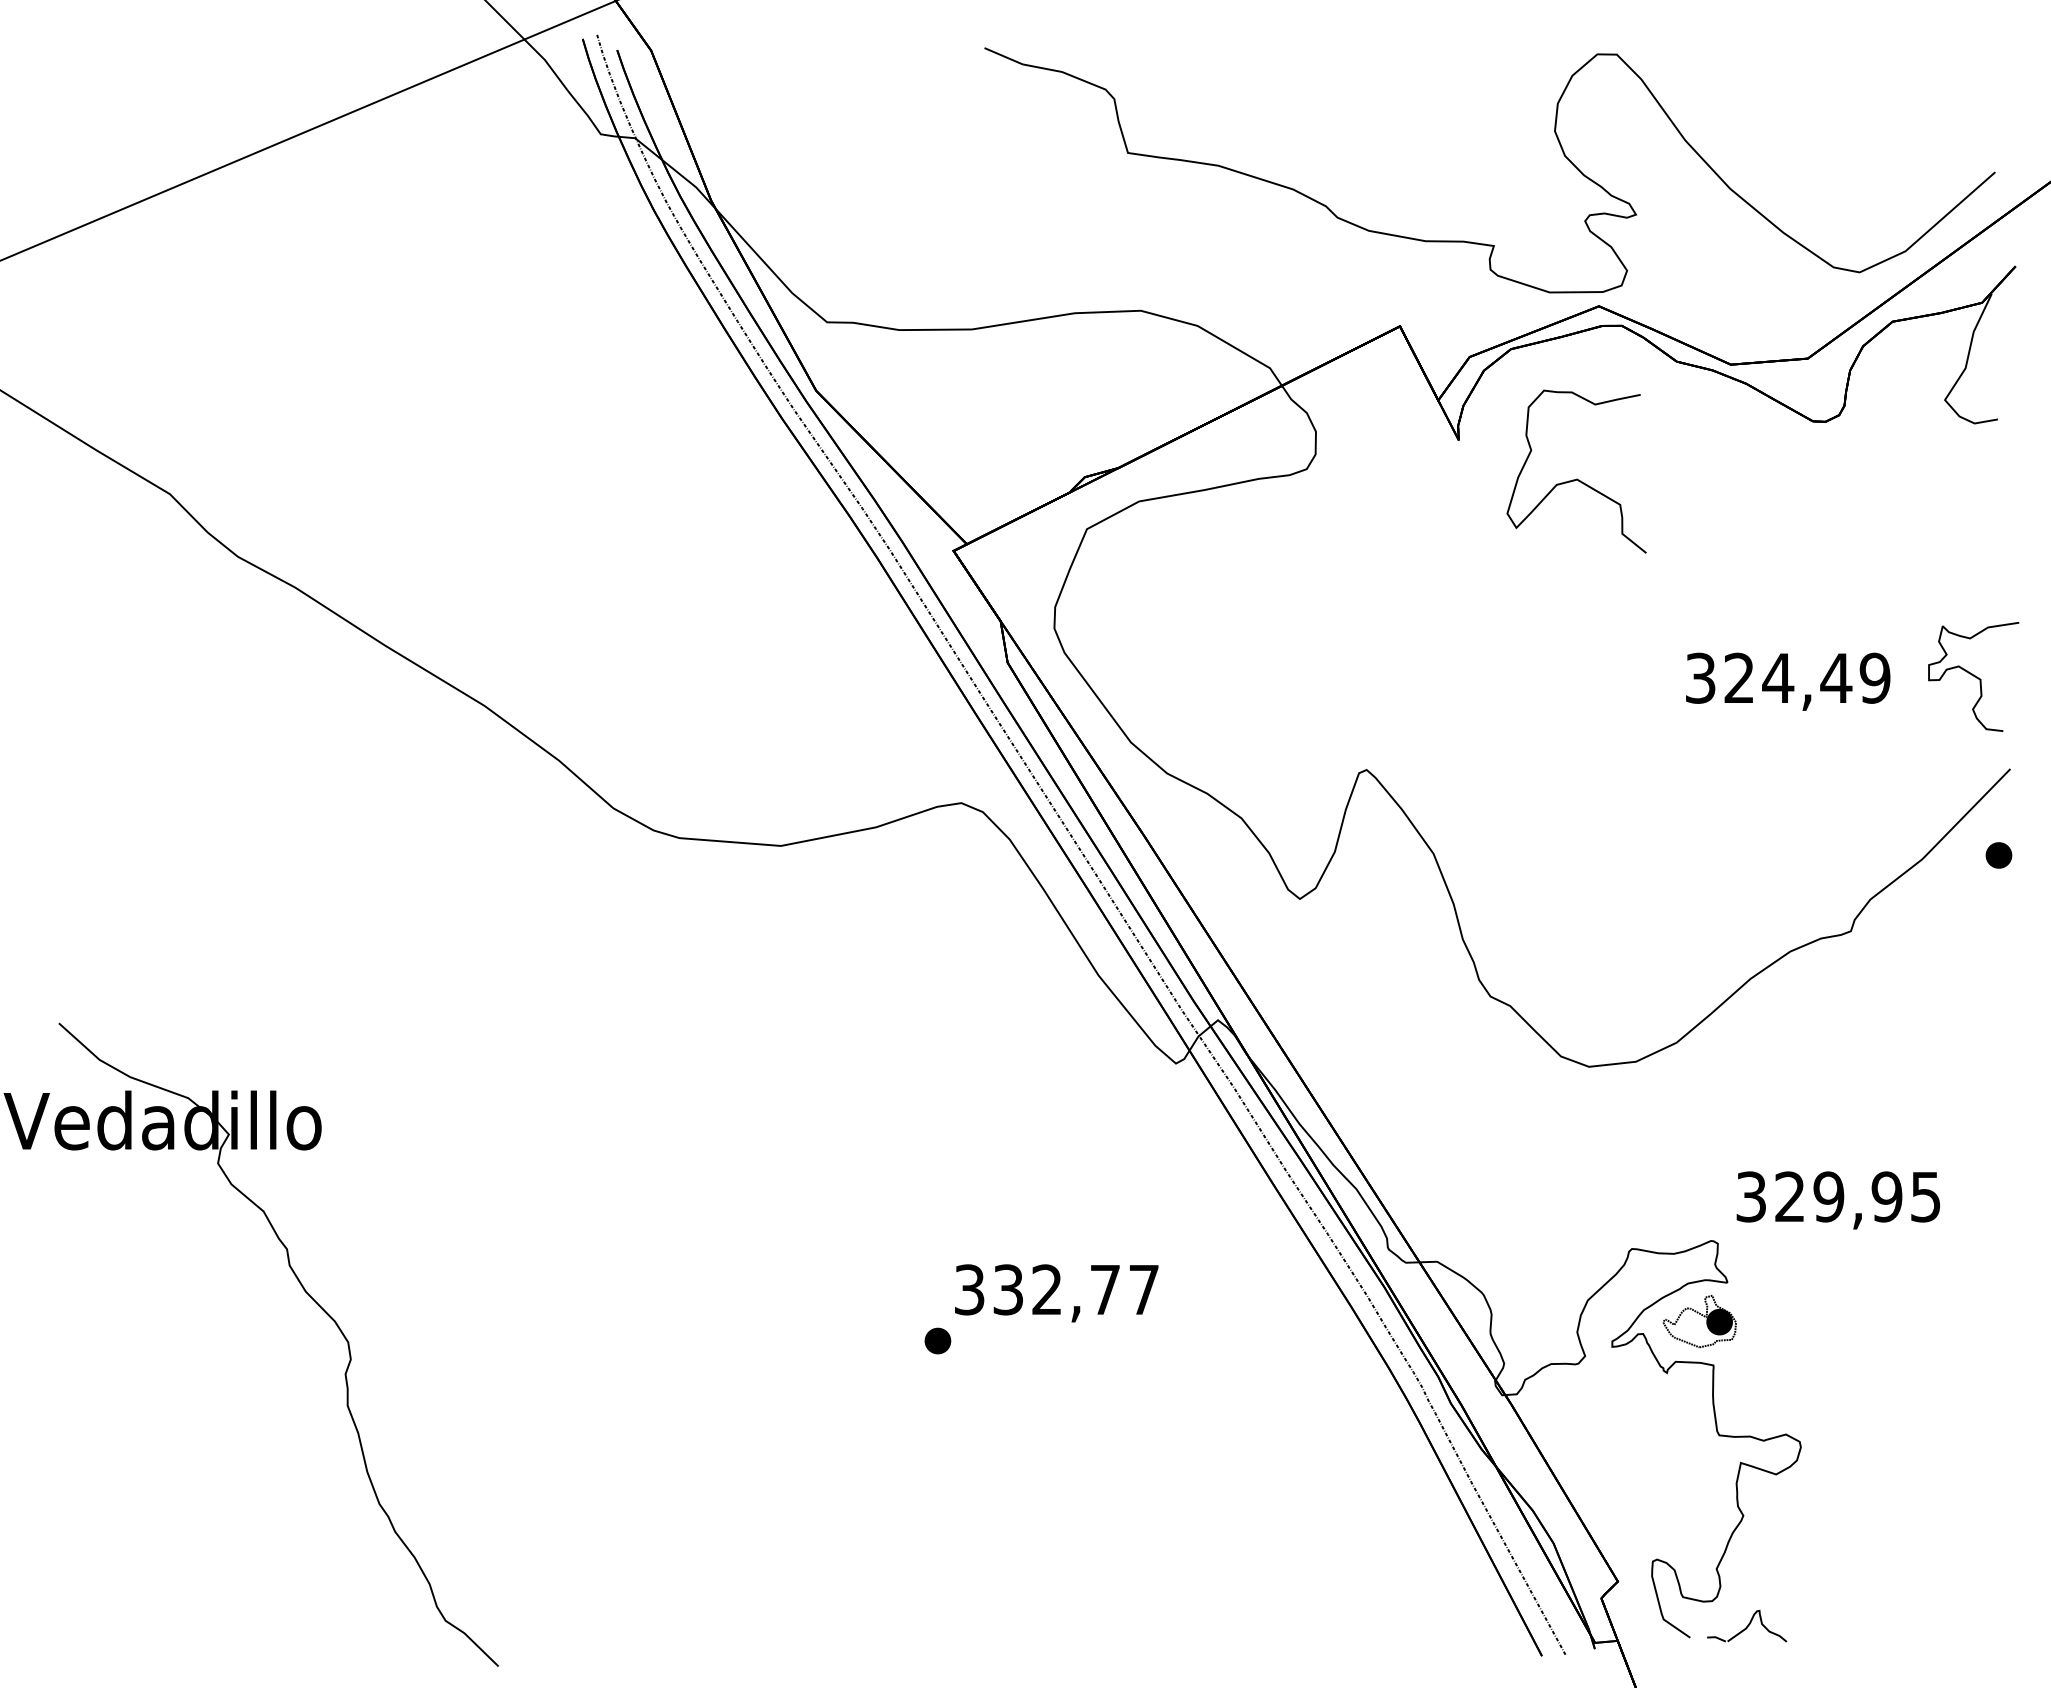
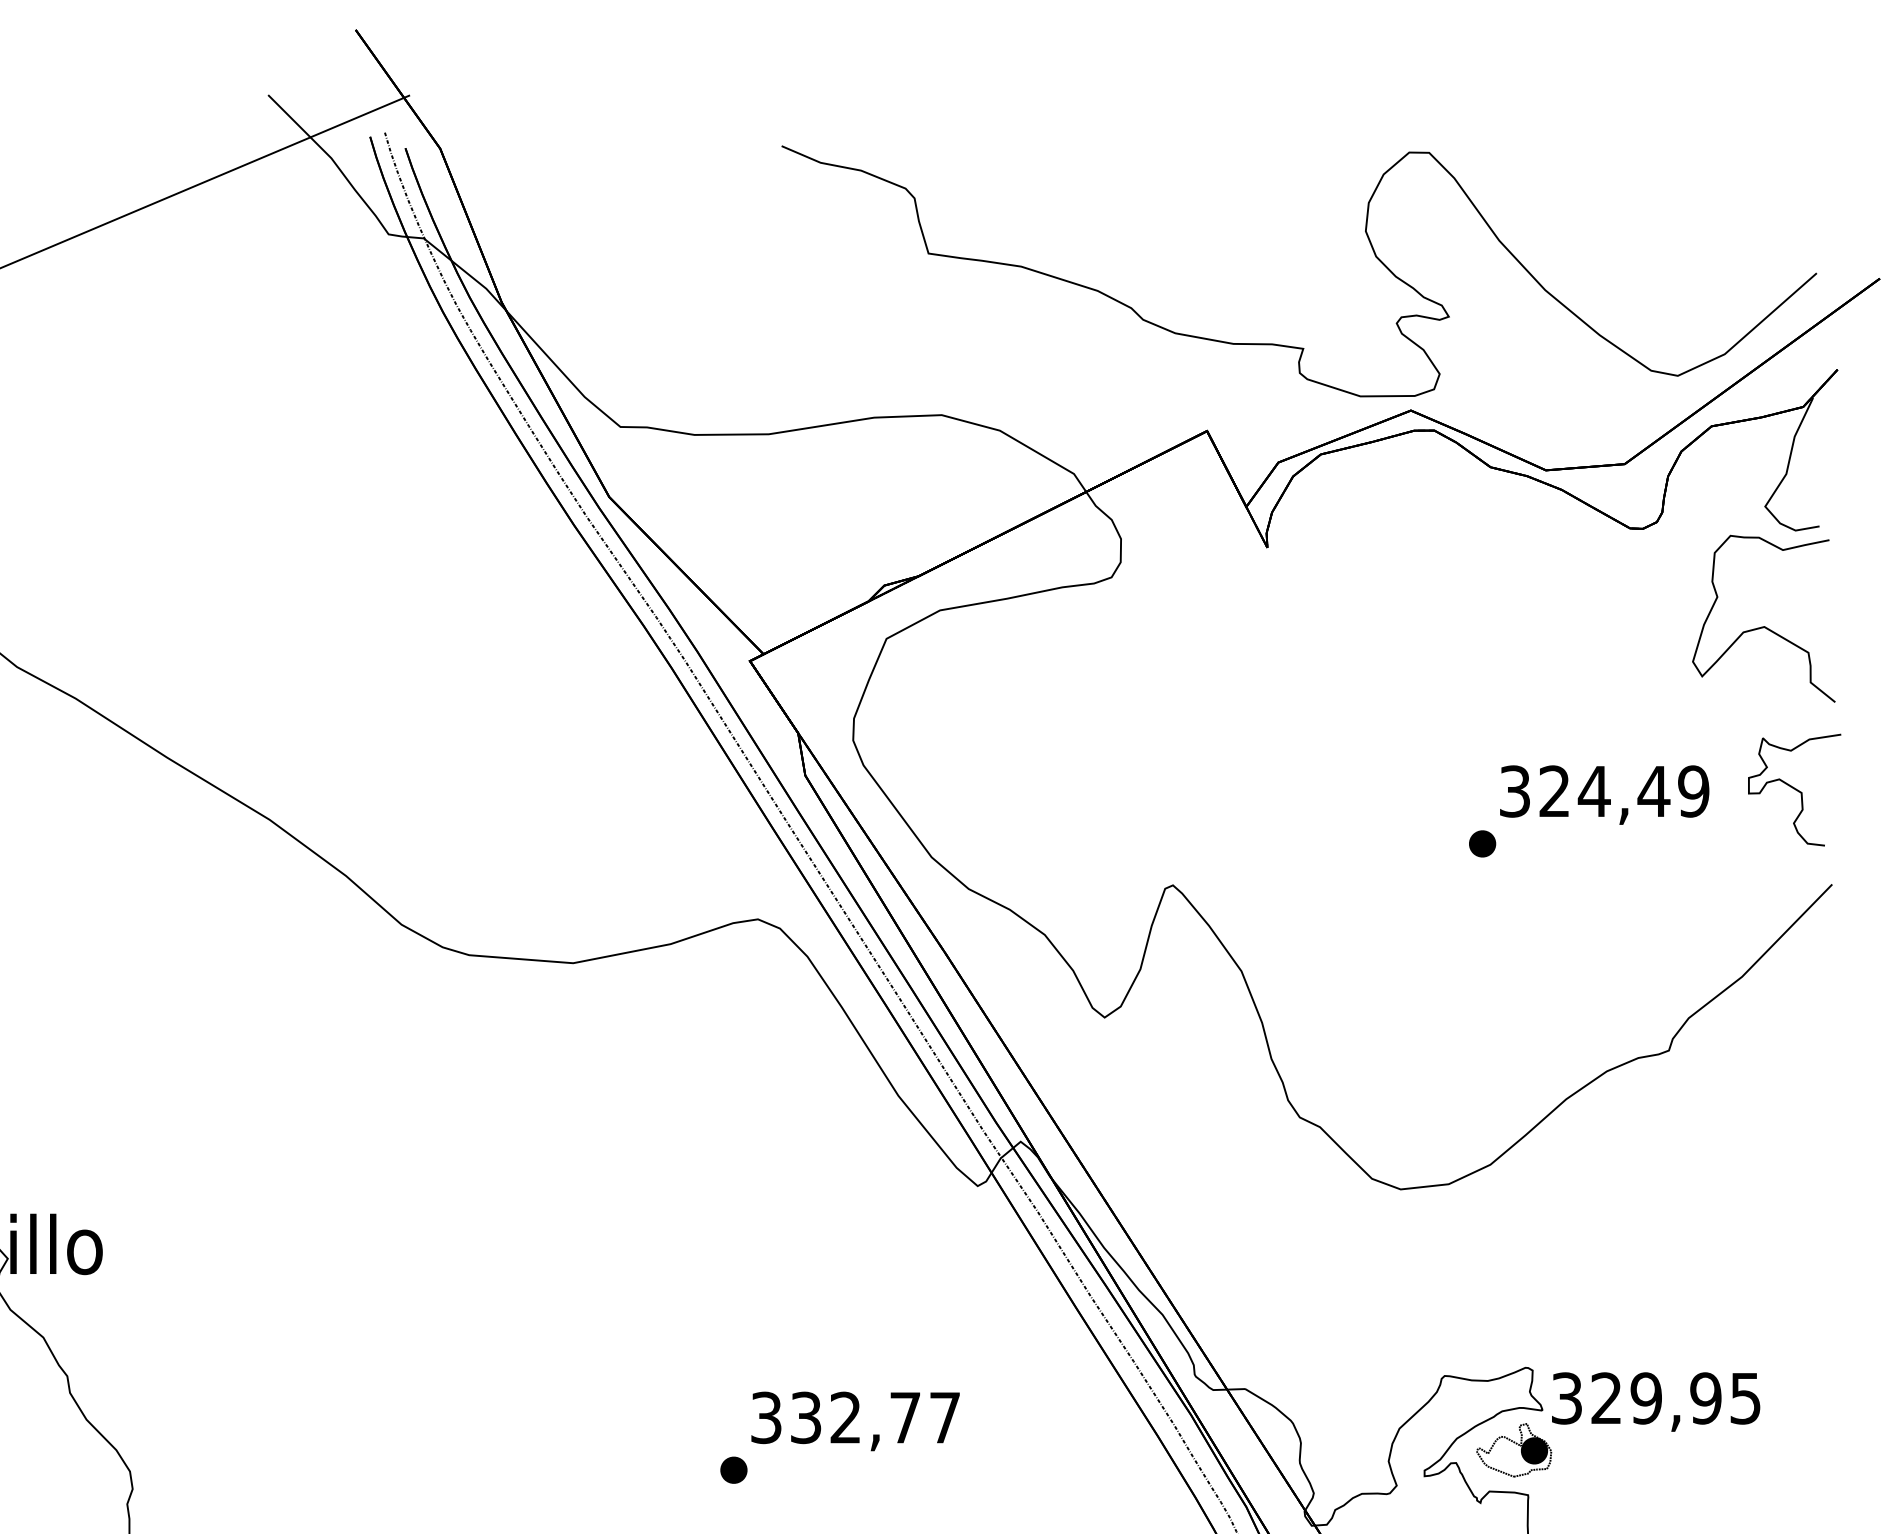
curve: (1576, 478) -> (1763, 625), moved
part: (1998, 855) -> (1482, 843), moved
text: (1837, 1200) -> (1655, 1402), moved

